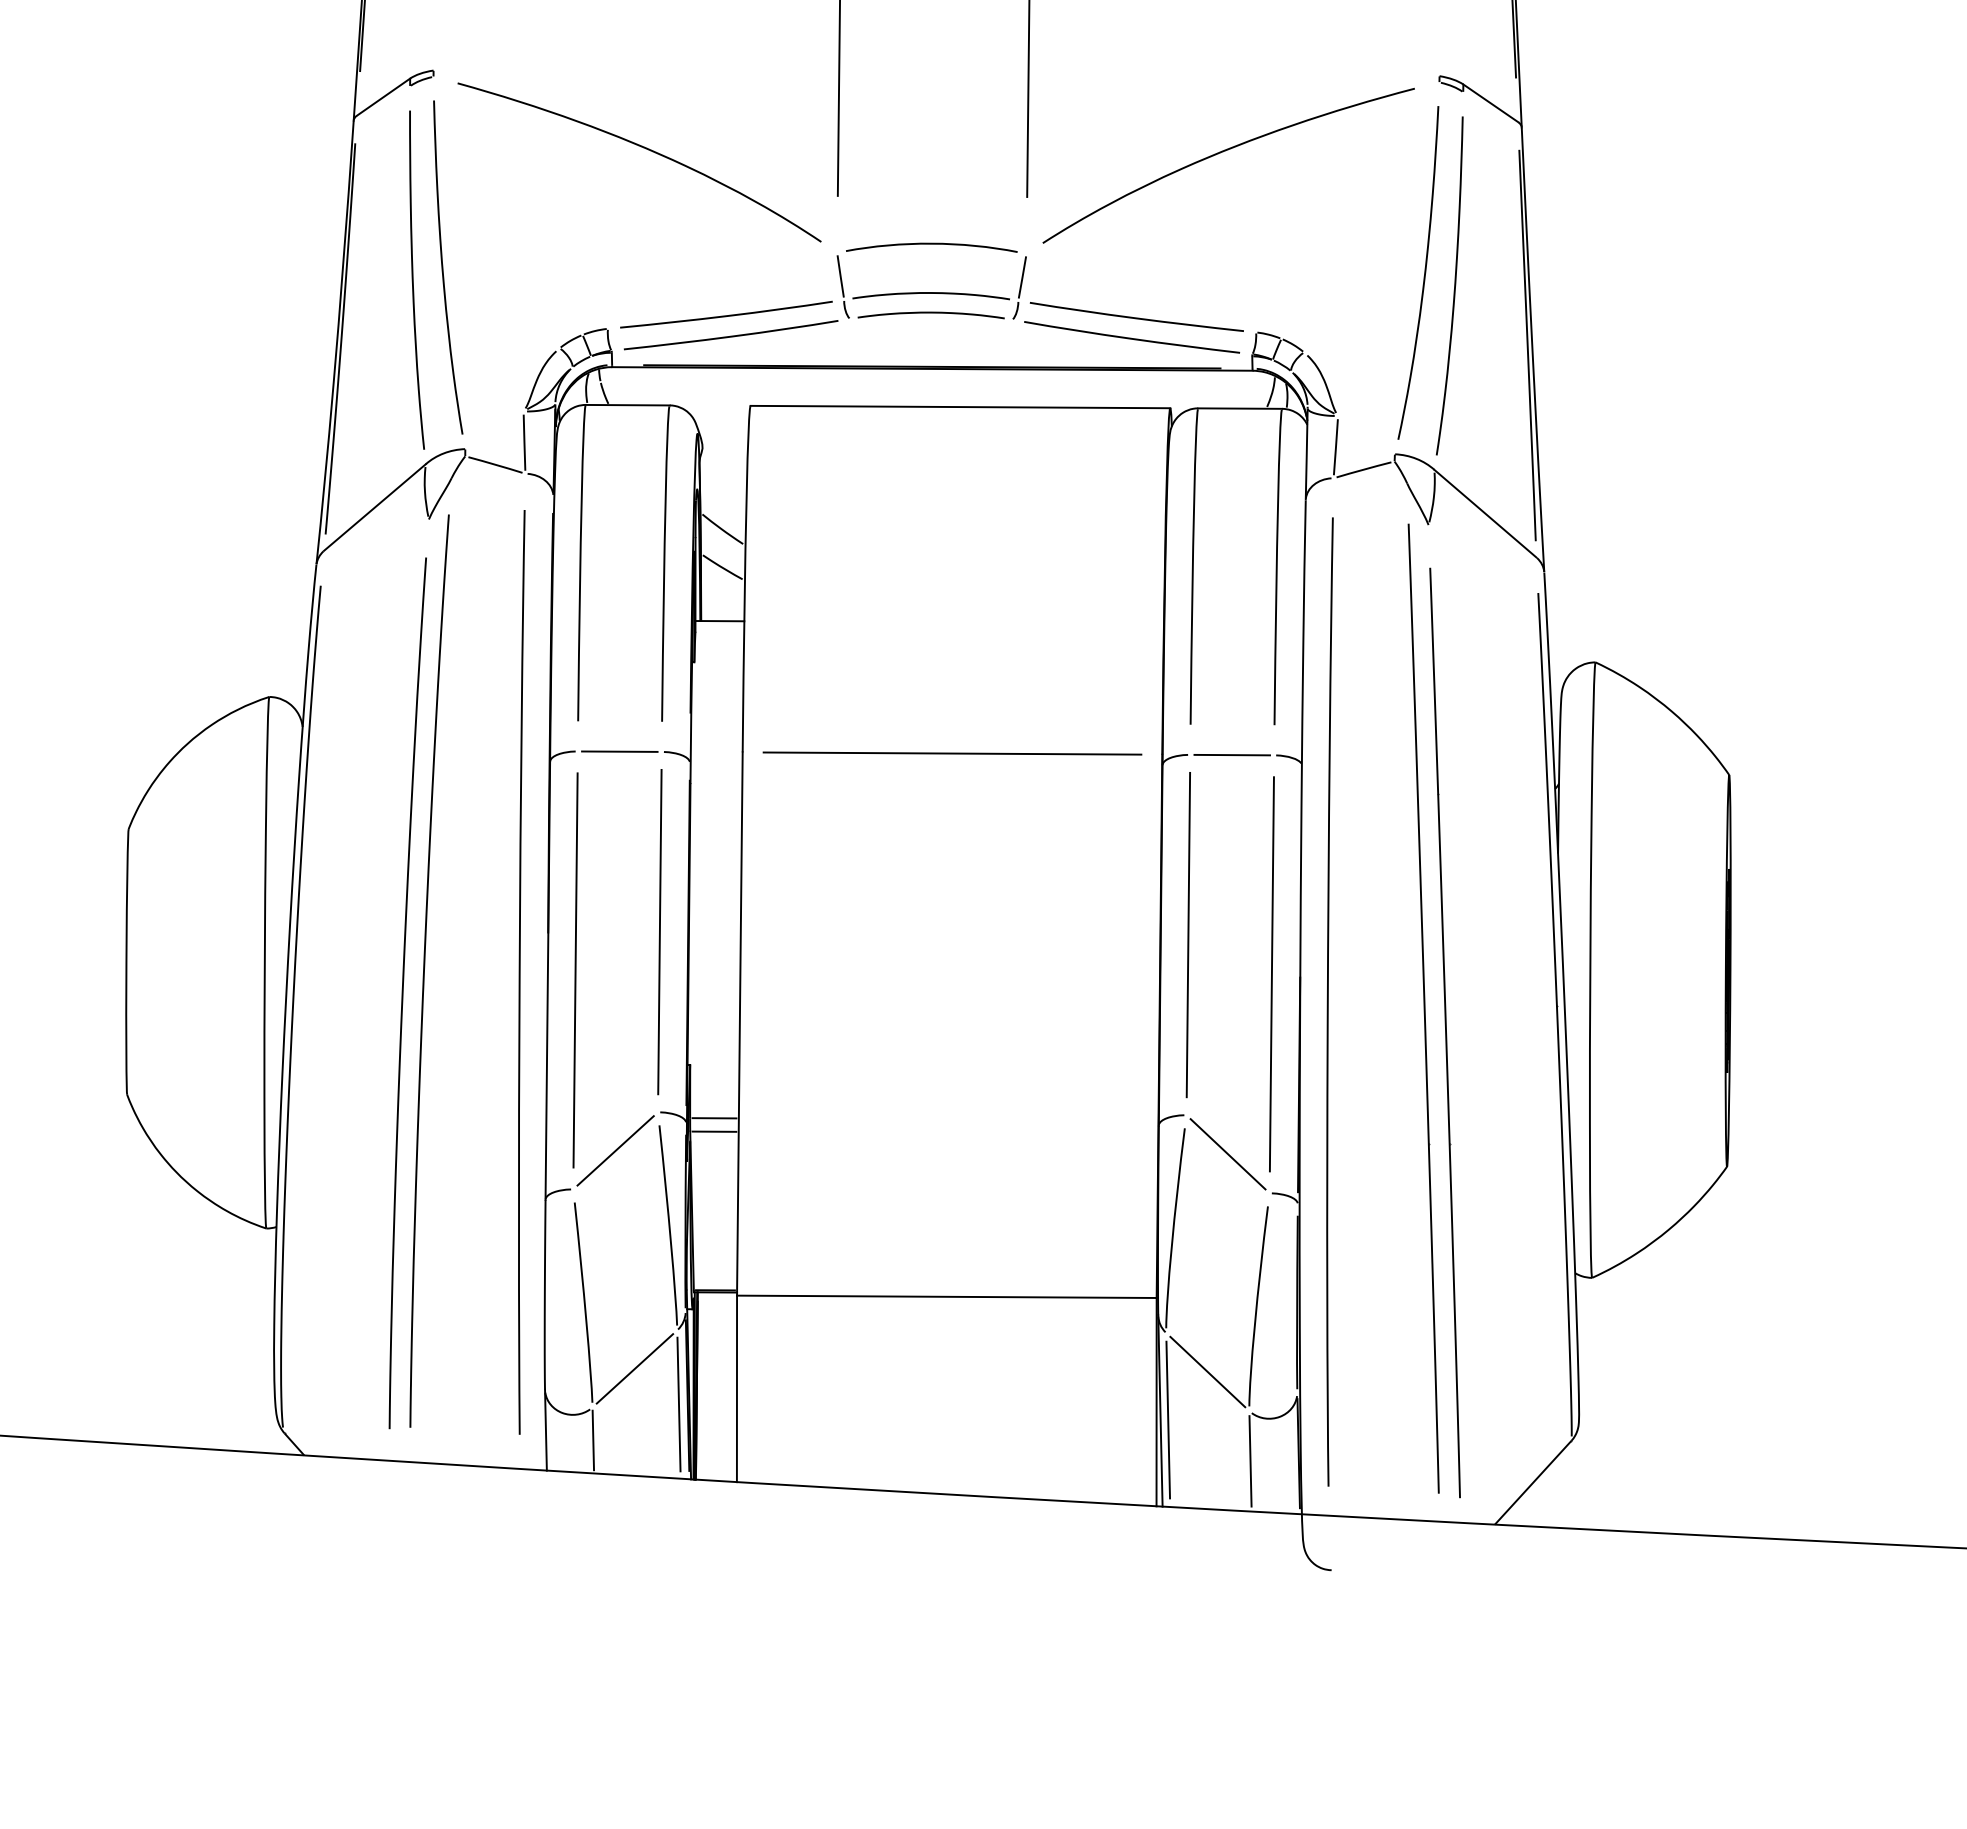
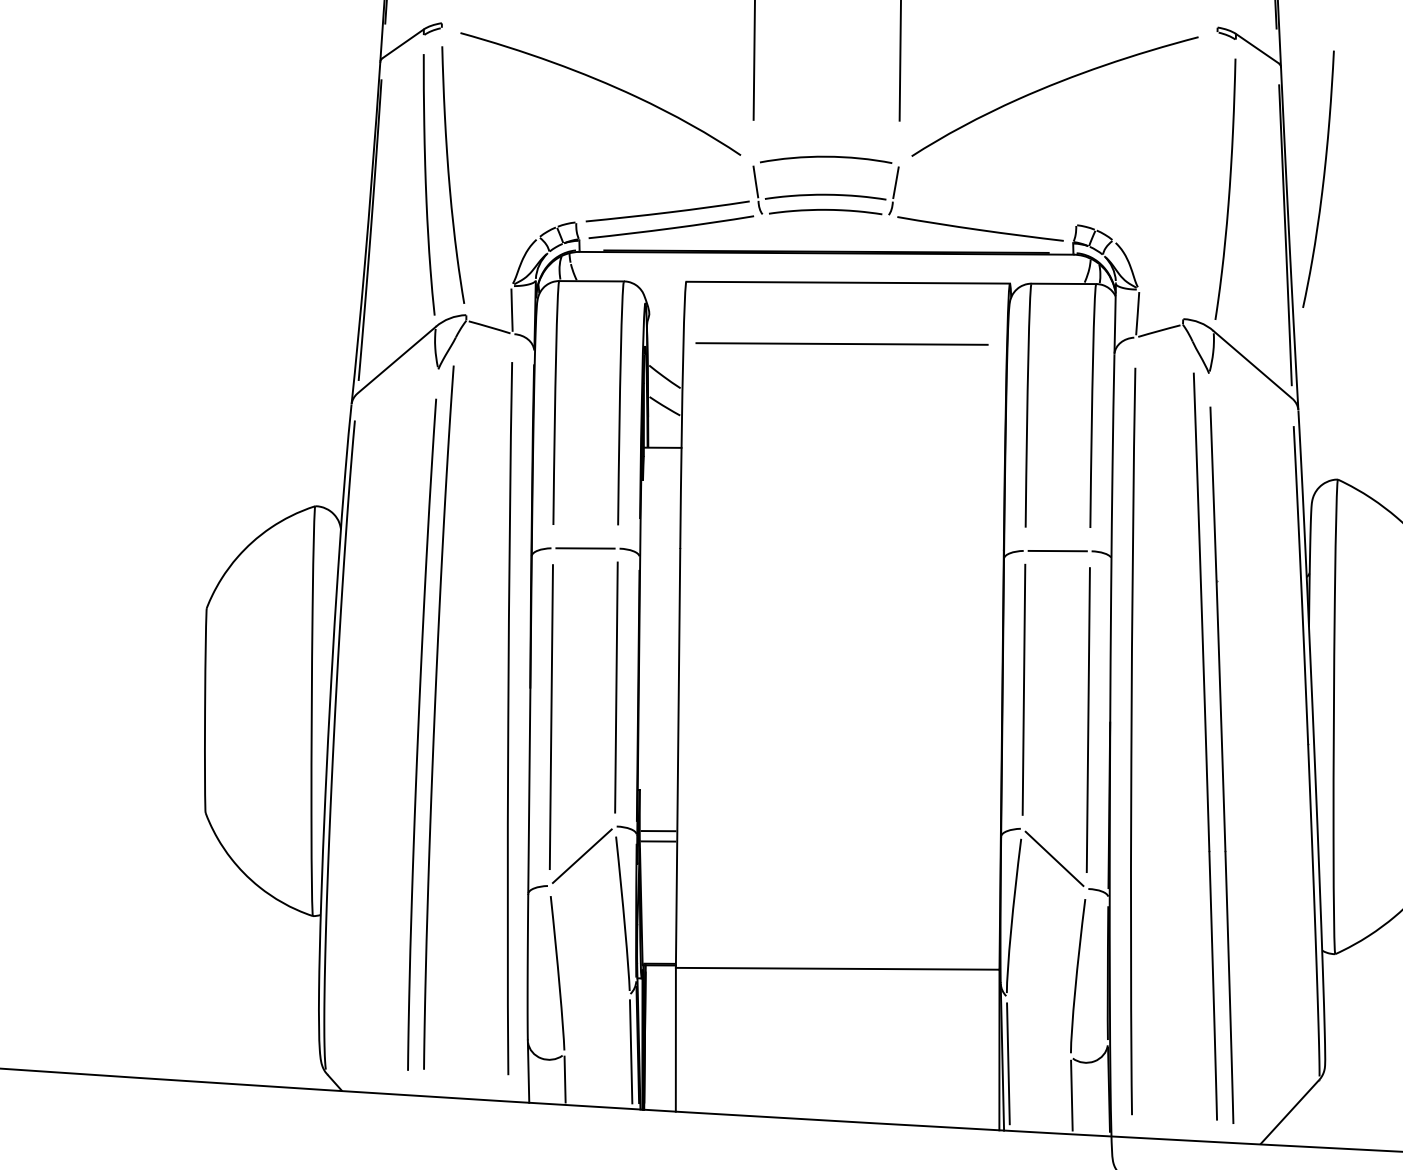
curve: (1424, 272) -> (1323, 178), moved
part: (1136, 316) -> (983, 212), removed
line: (952, 753) -> (842, 343), moved
line: (634, 1368) -> (596, 1024), removed
line: (1207, 1371) -> (1038, 1026), removed

